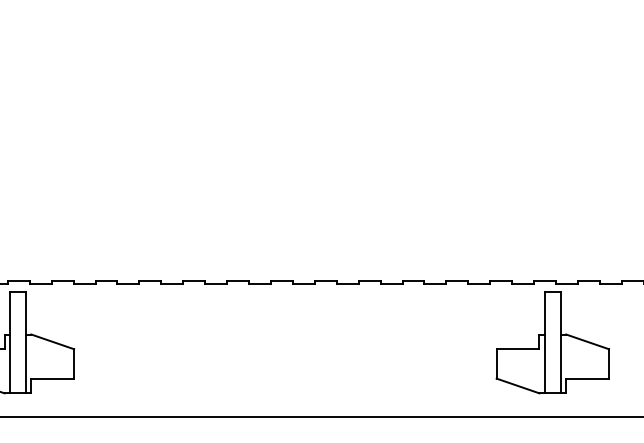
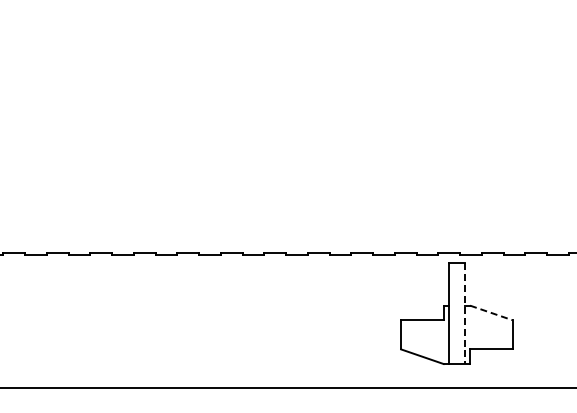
line: (587, 341) -> (491, 312), solid -> dashed
line: (560, 342) -> (464, 313), solid -> dashed

